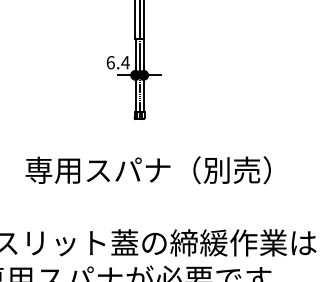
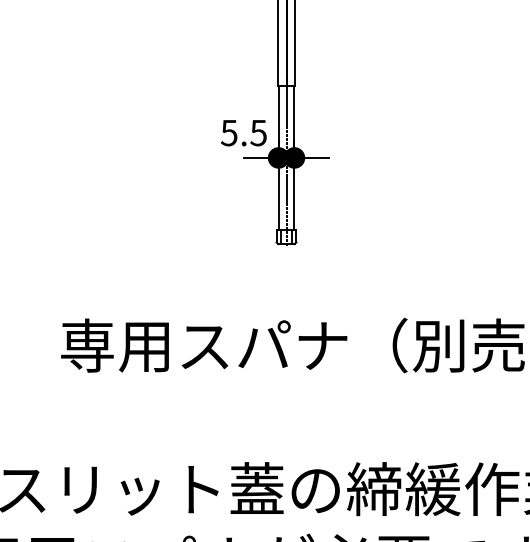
text: (117, 62) -> (242, 132), 6.4 -> 5.5

